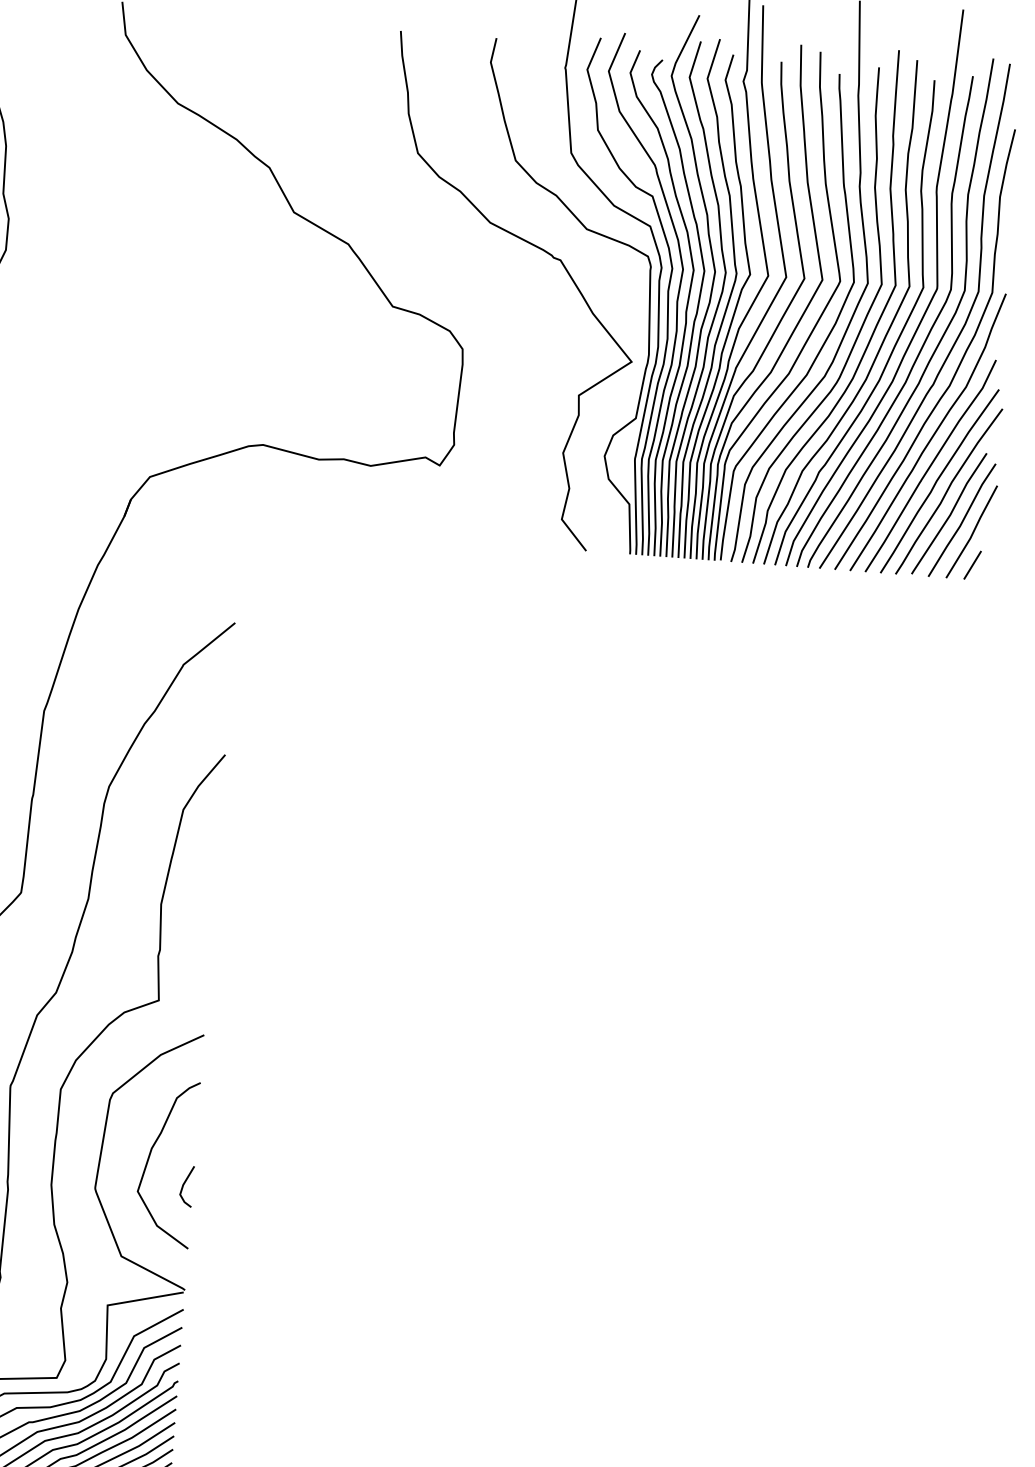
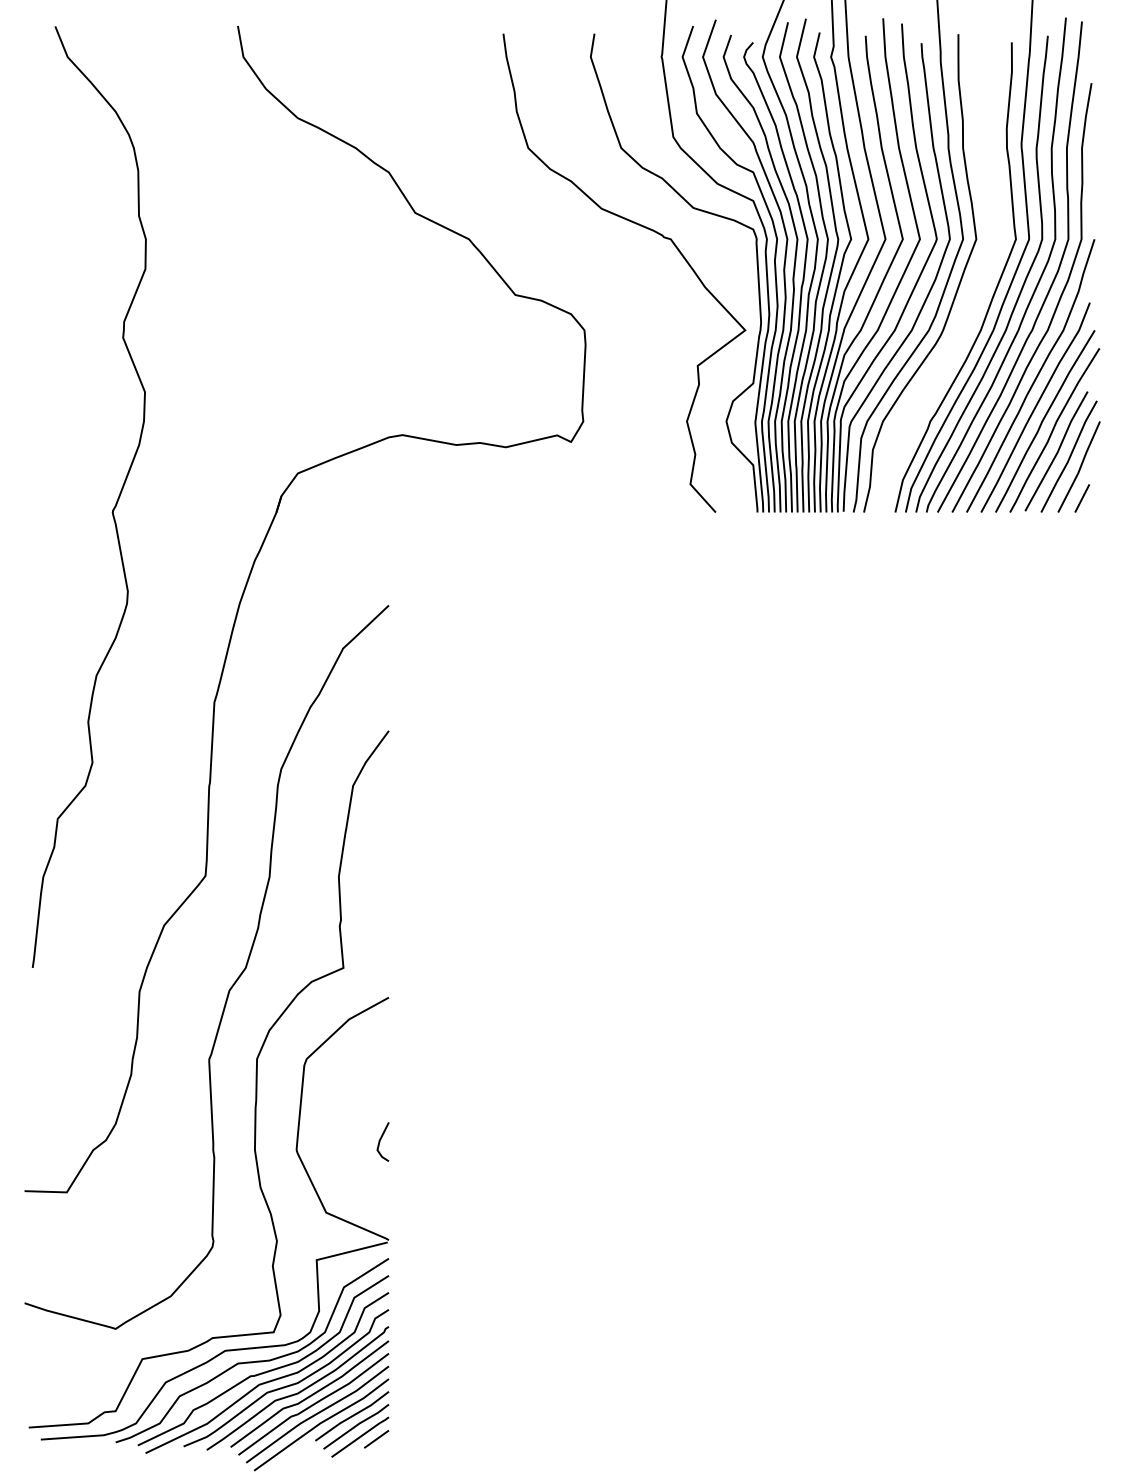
part: (875, 324) -> (973, 277), removed
curve: (150, 1156) -> (346, 1116), removed

